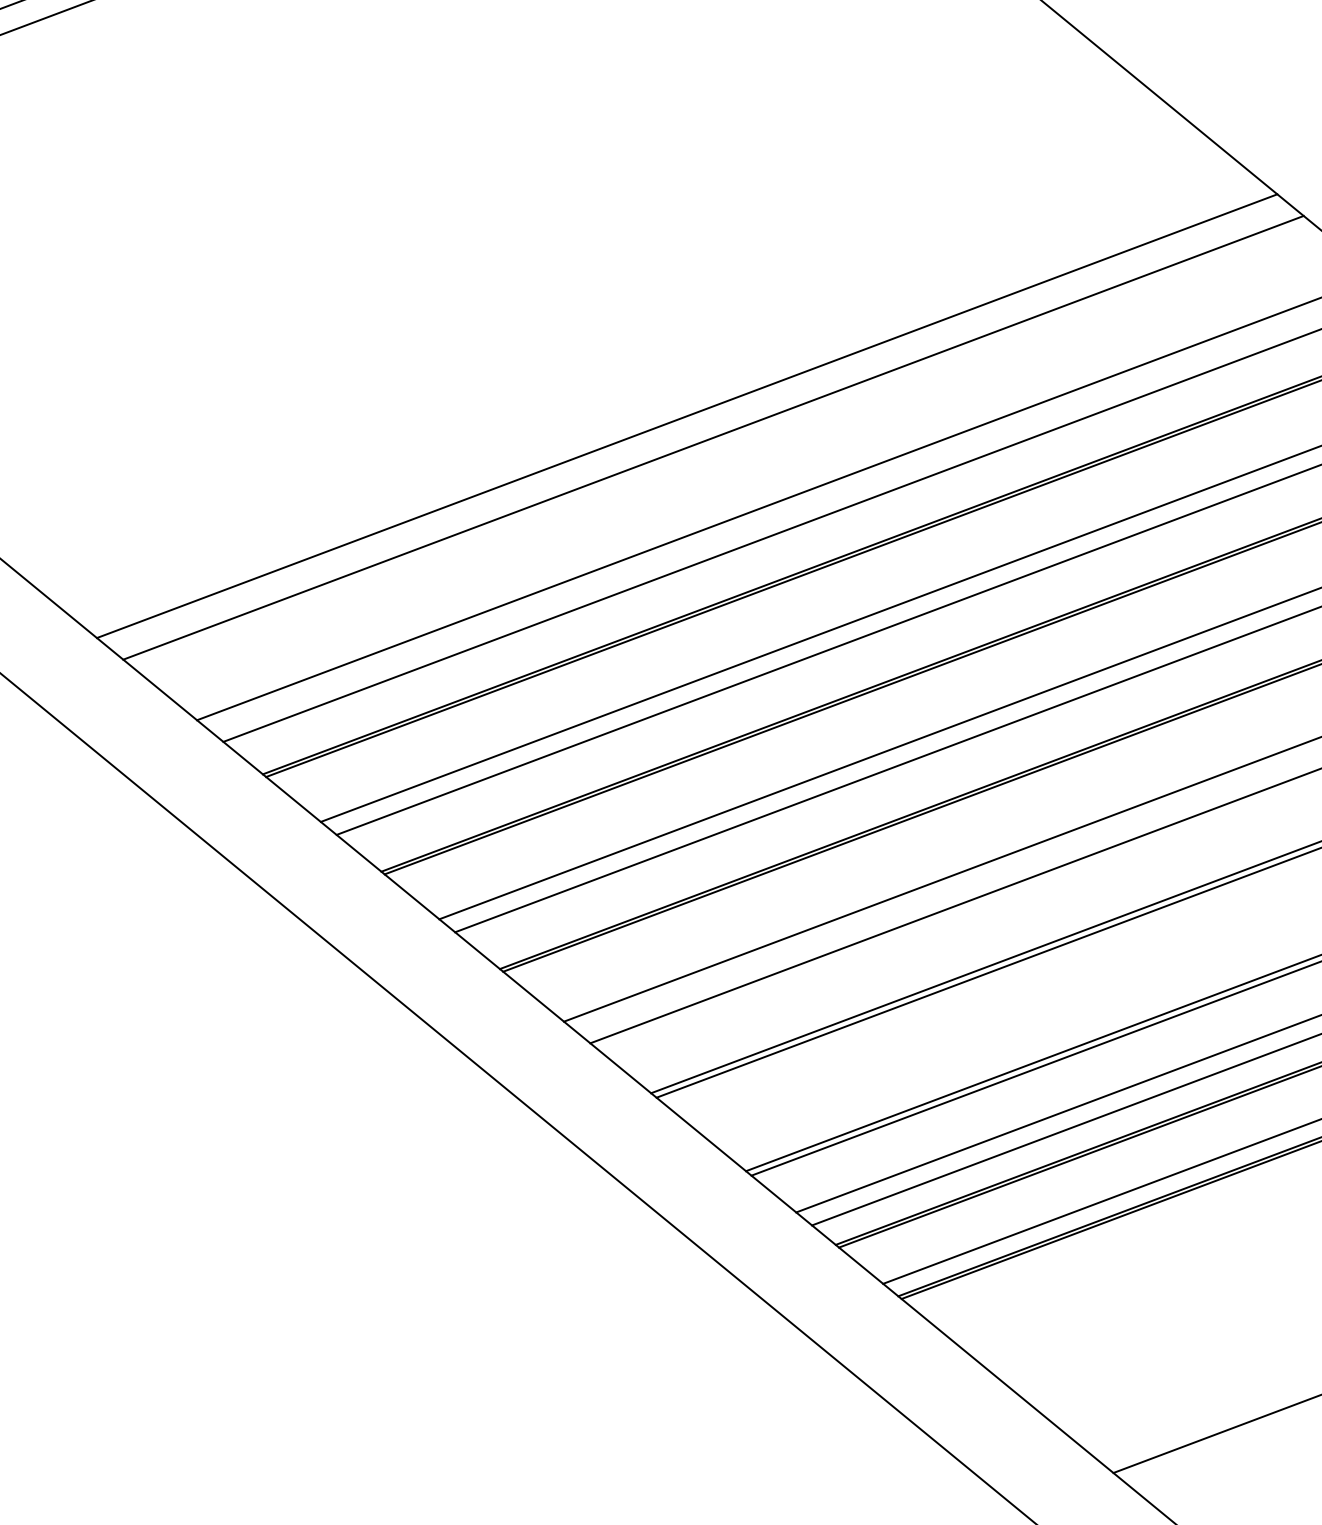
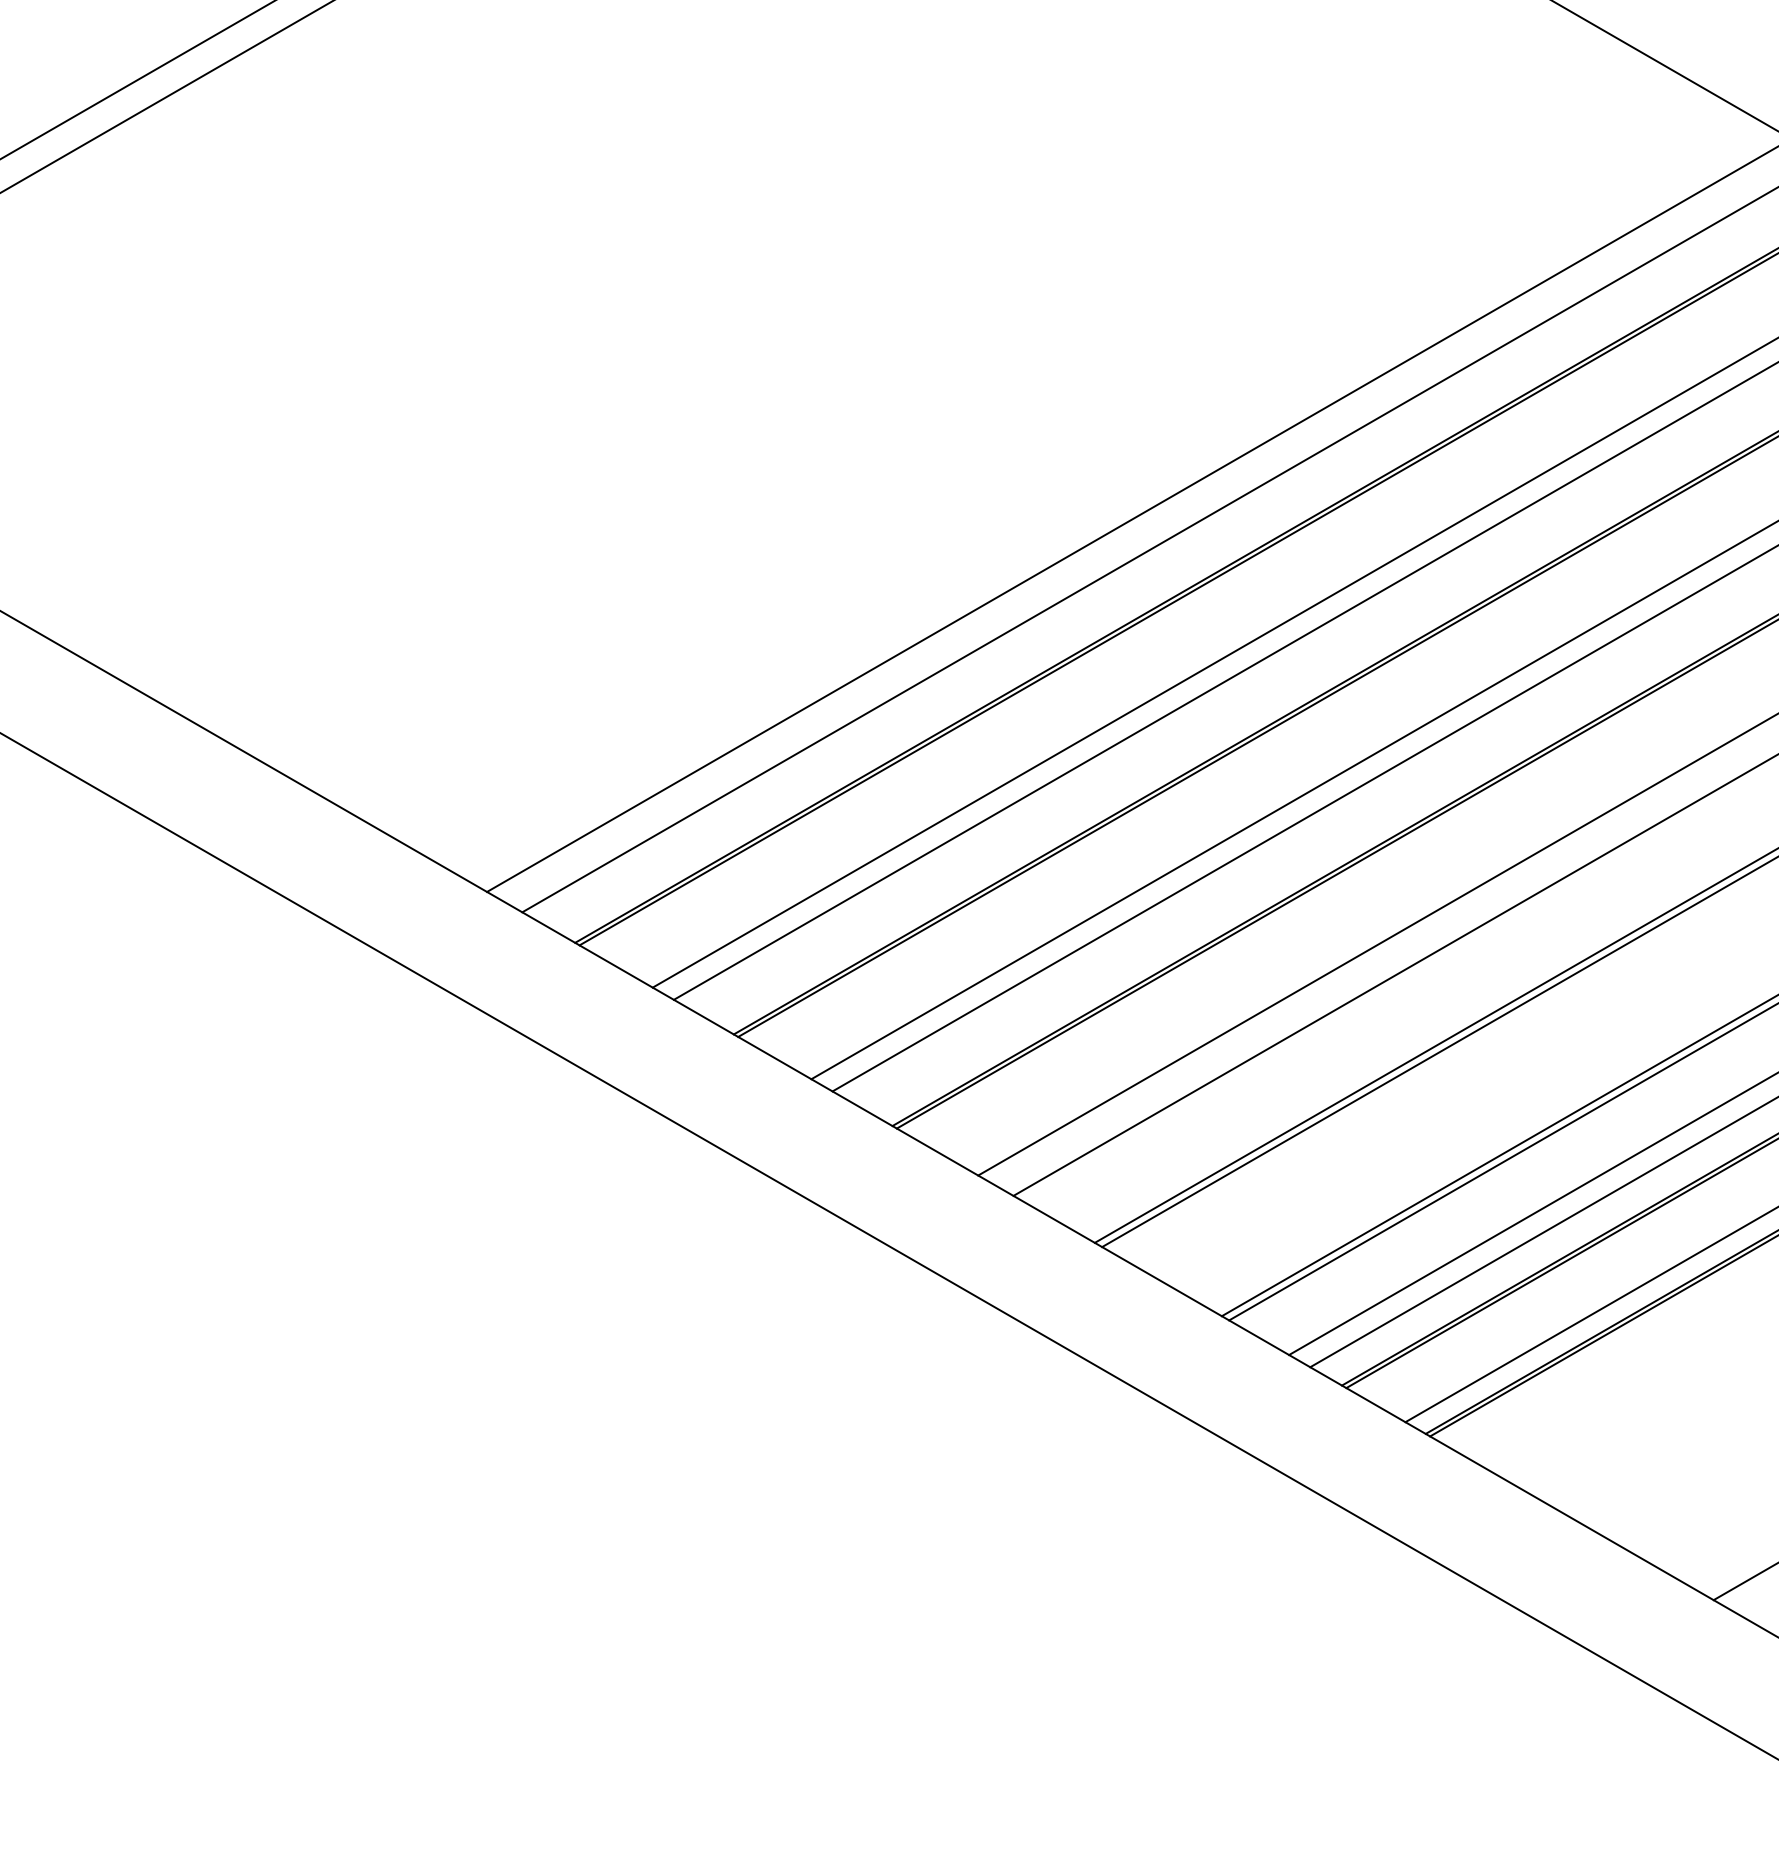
line: (687, 415) -> (1005, 437), removed
line: (713, 437) -> (1040, 457), removed

